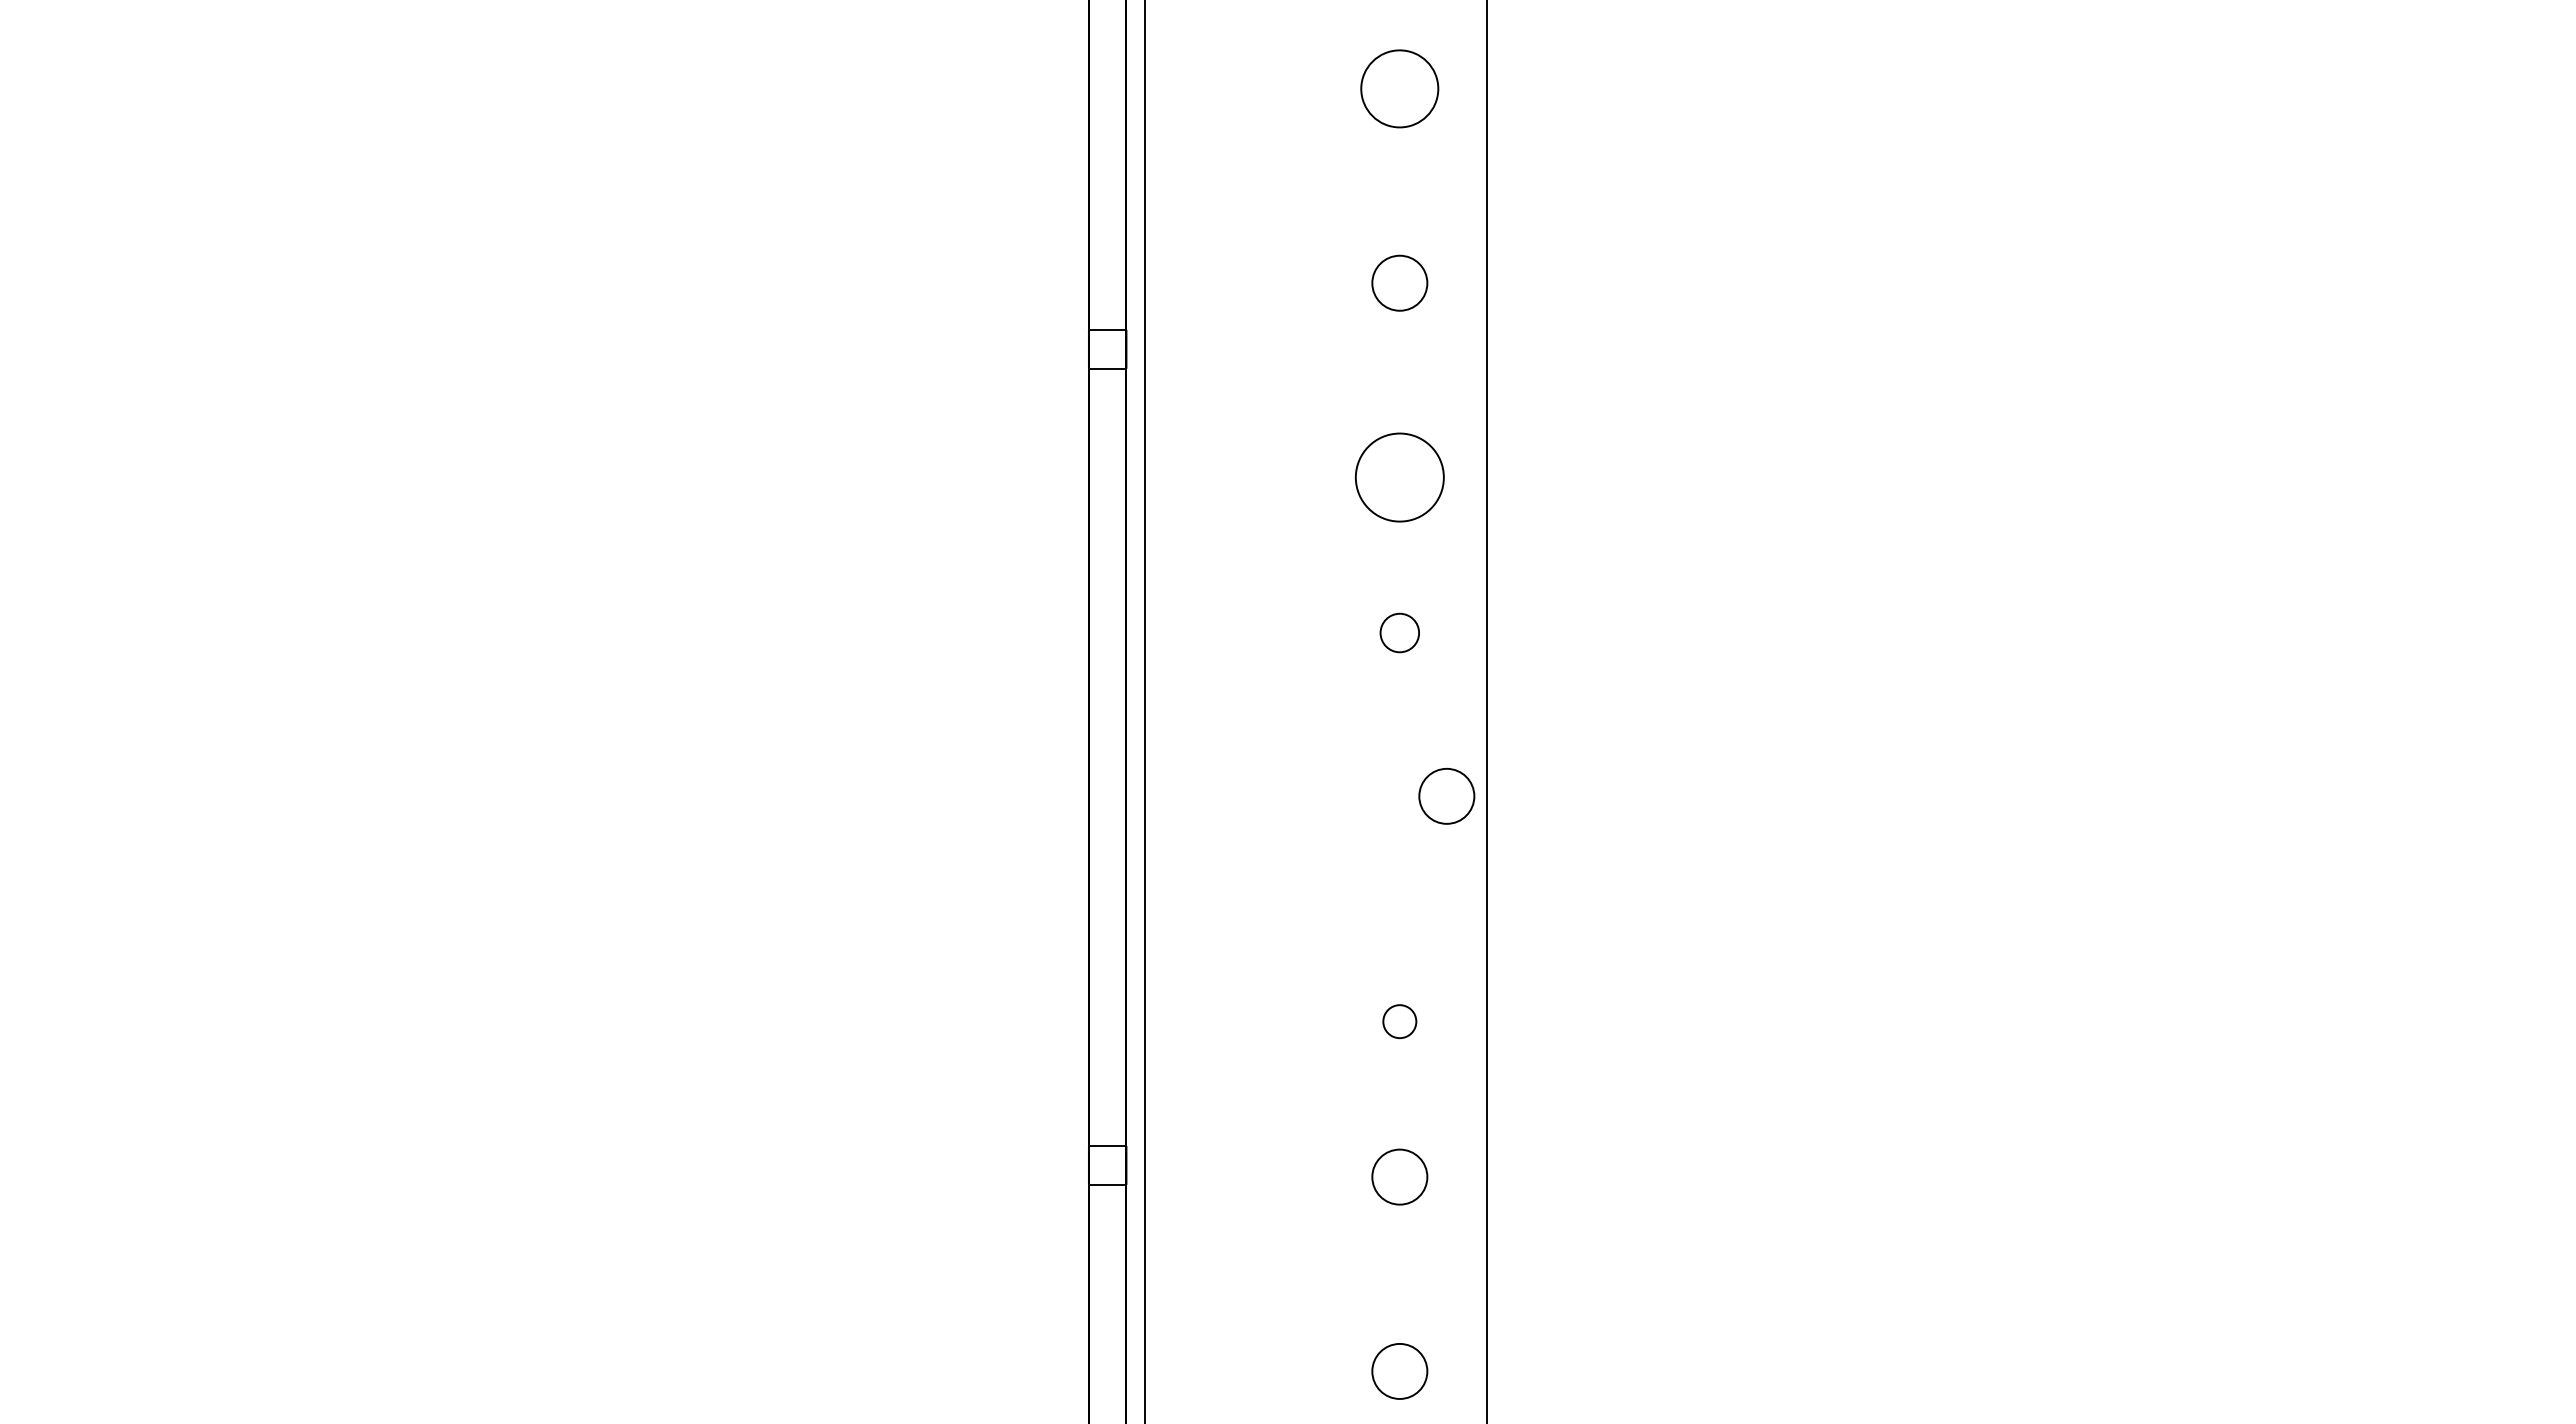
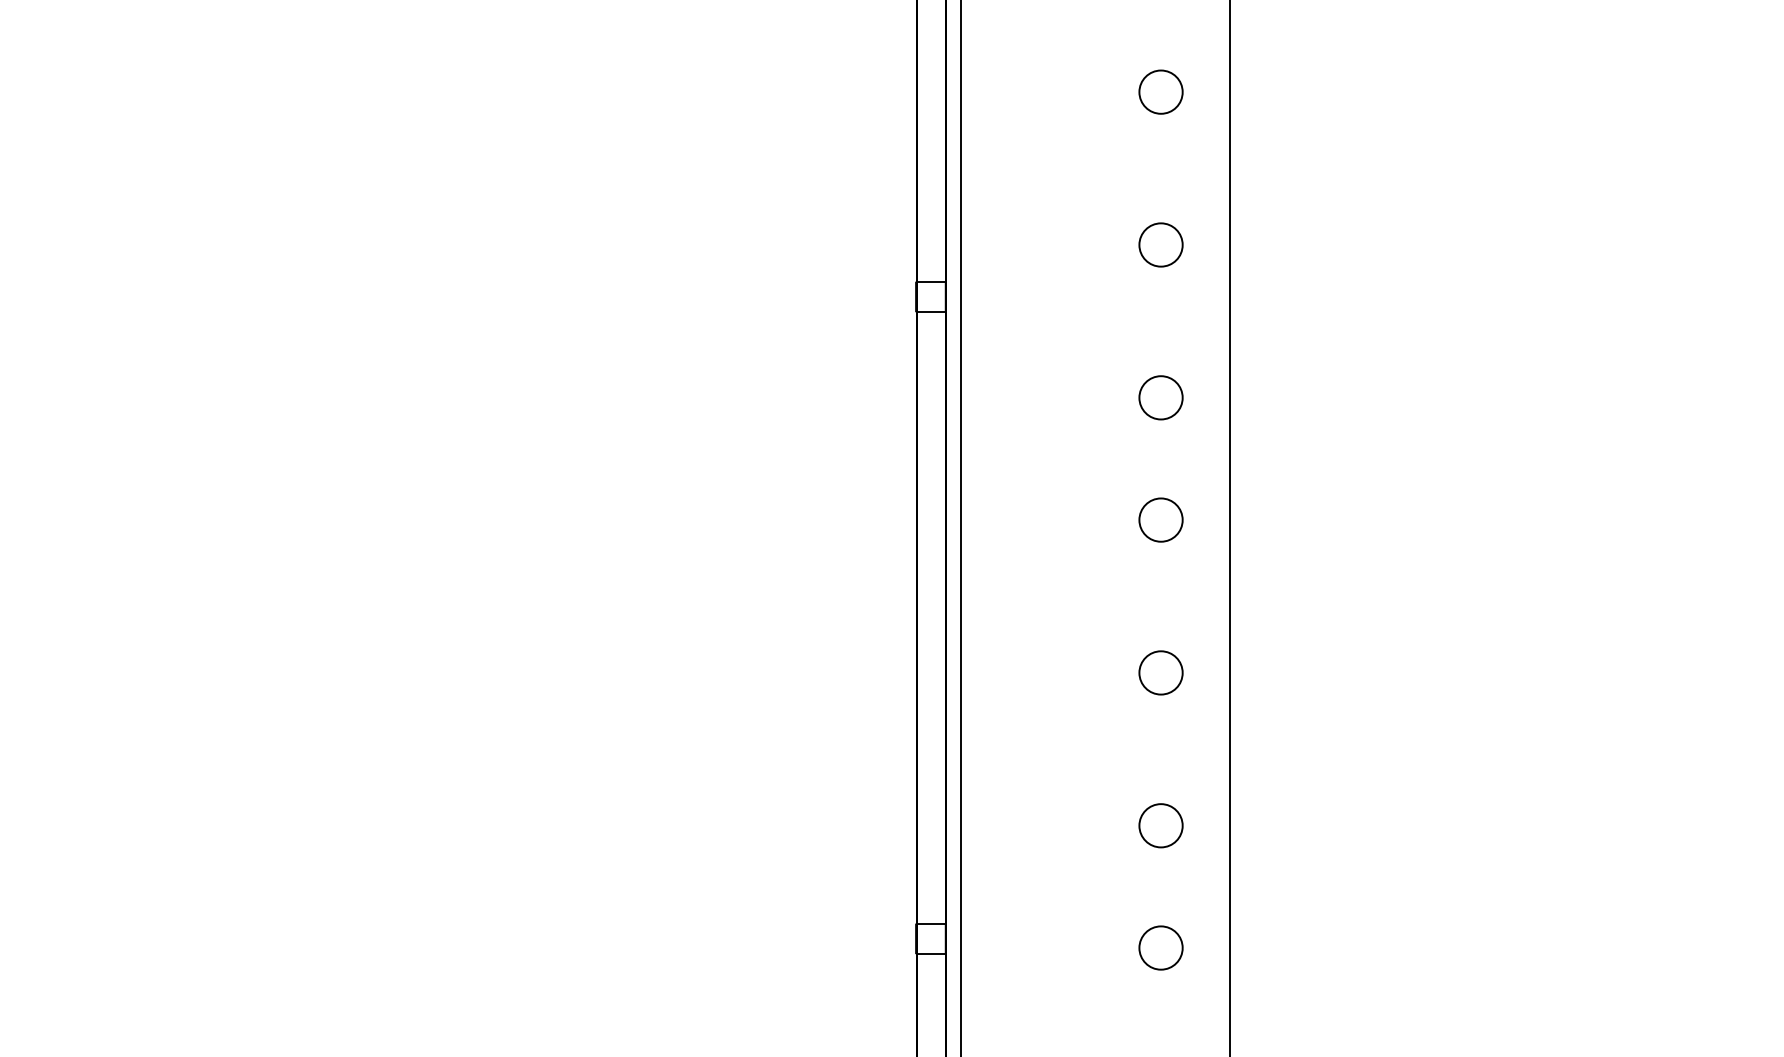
circle: (1399, 88) -> (1160, 91), size x0.71
circle: (1399, 477) -> (1160, 397), size x0.62
circle: (1399, 632) -> (1160, 519), size x1.43
circle: (1446, 796) -> (1160, 673), moved
circle: (1399, 1021) -> (1160, 825), size x1.67

